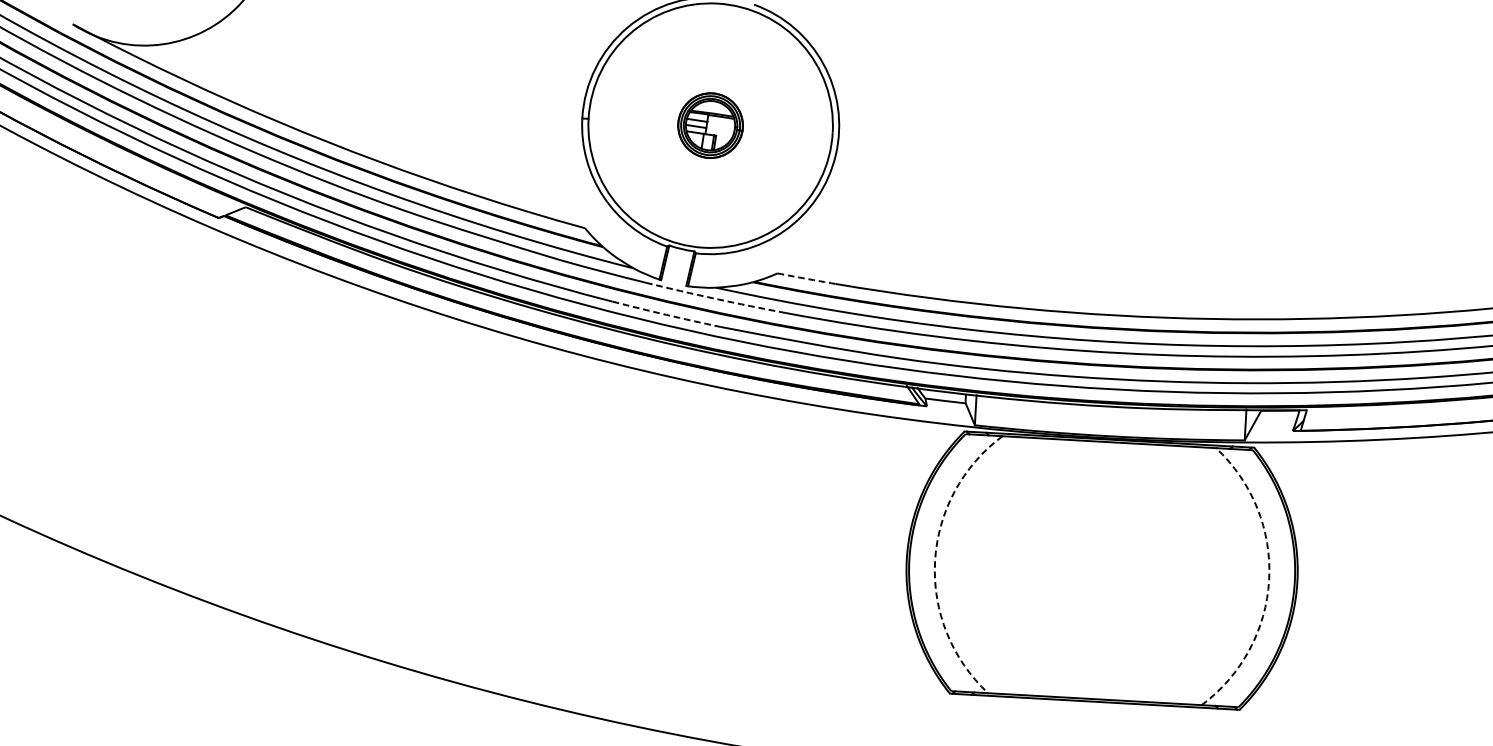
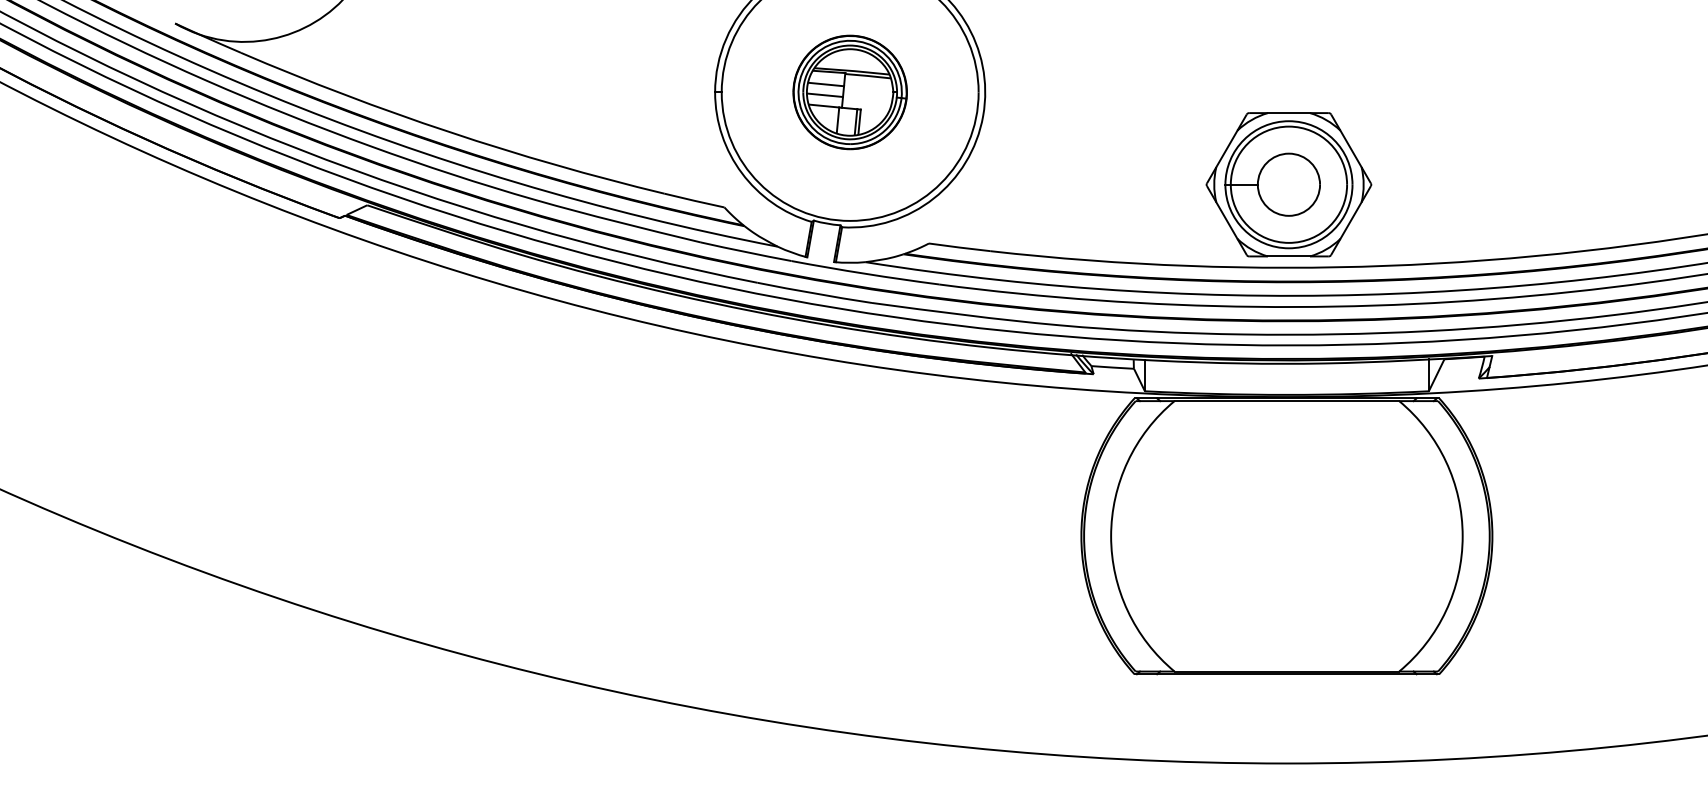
part: (710, 125) -> (849, 92), size x1.67
part: (1122, 236) -> (1288, 184), added
arc: (806, 278) -> (959, 247), dashed -> solid
arc: (715, 298) -> (865, 273), dashed -> solid
arc: (666, 314) -> (814, 293), dashed -> solid
arc: (935, 561) -> (1111, 536), dashed -> solid
arc: (1268, 580) -> (1462, 536), dashed -> solid

